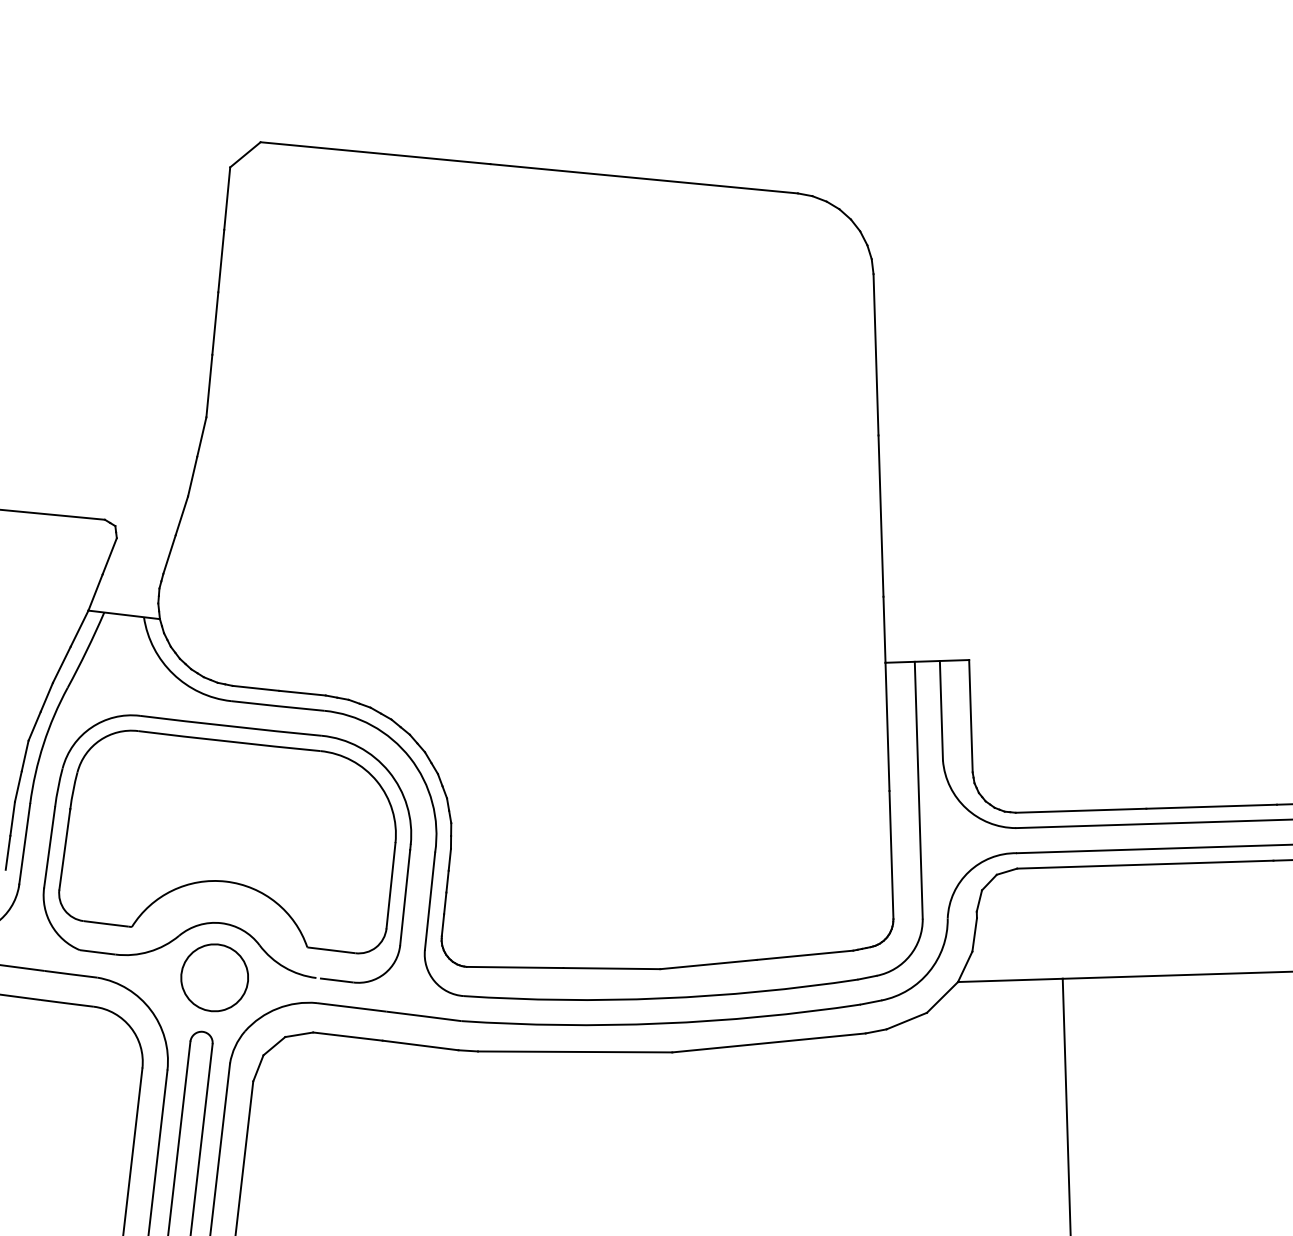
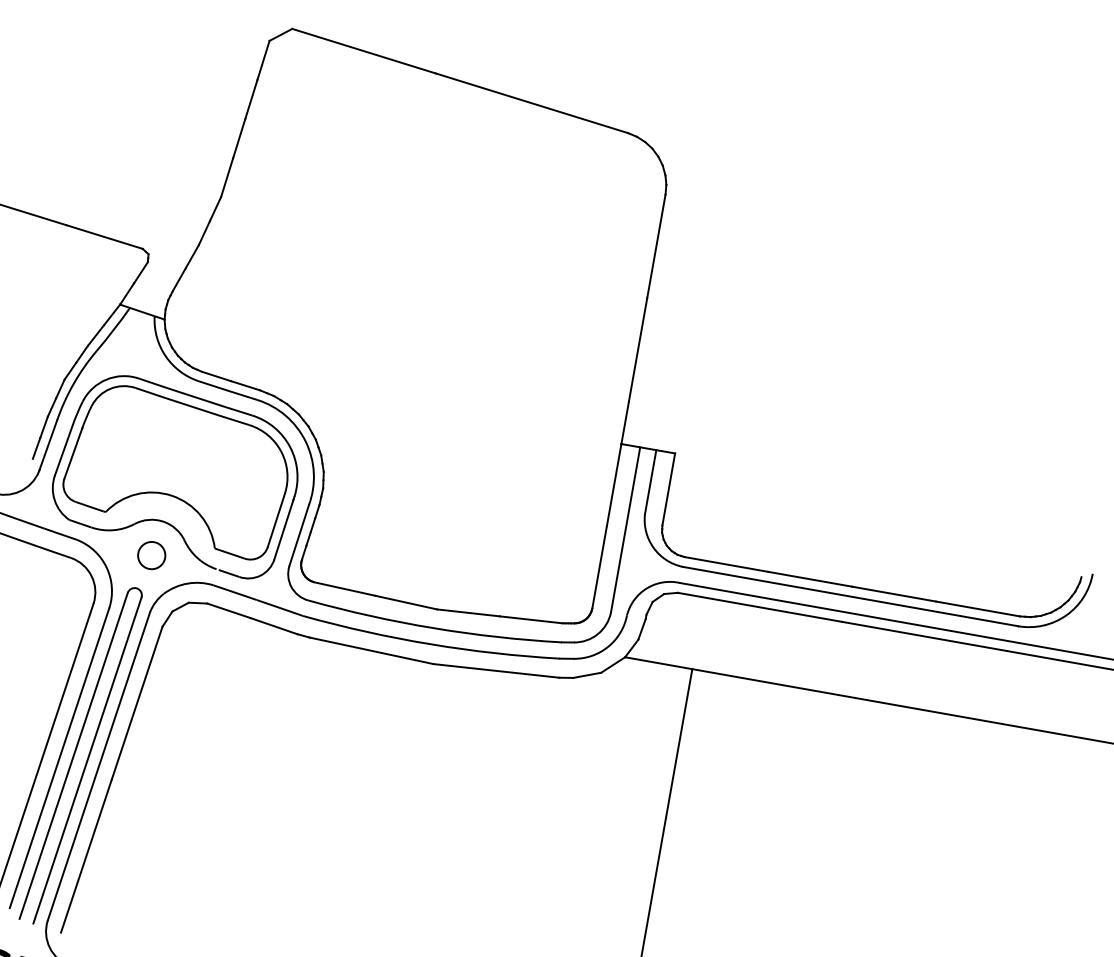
circle: (214, 977) -> (151, 555), size x0.62

